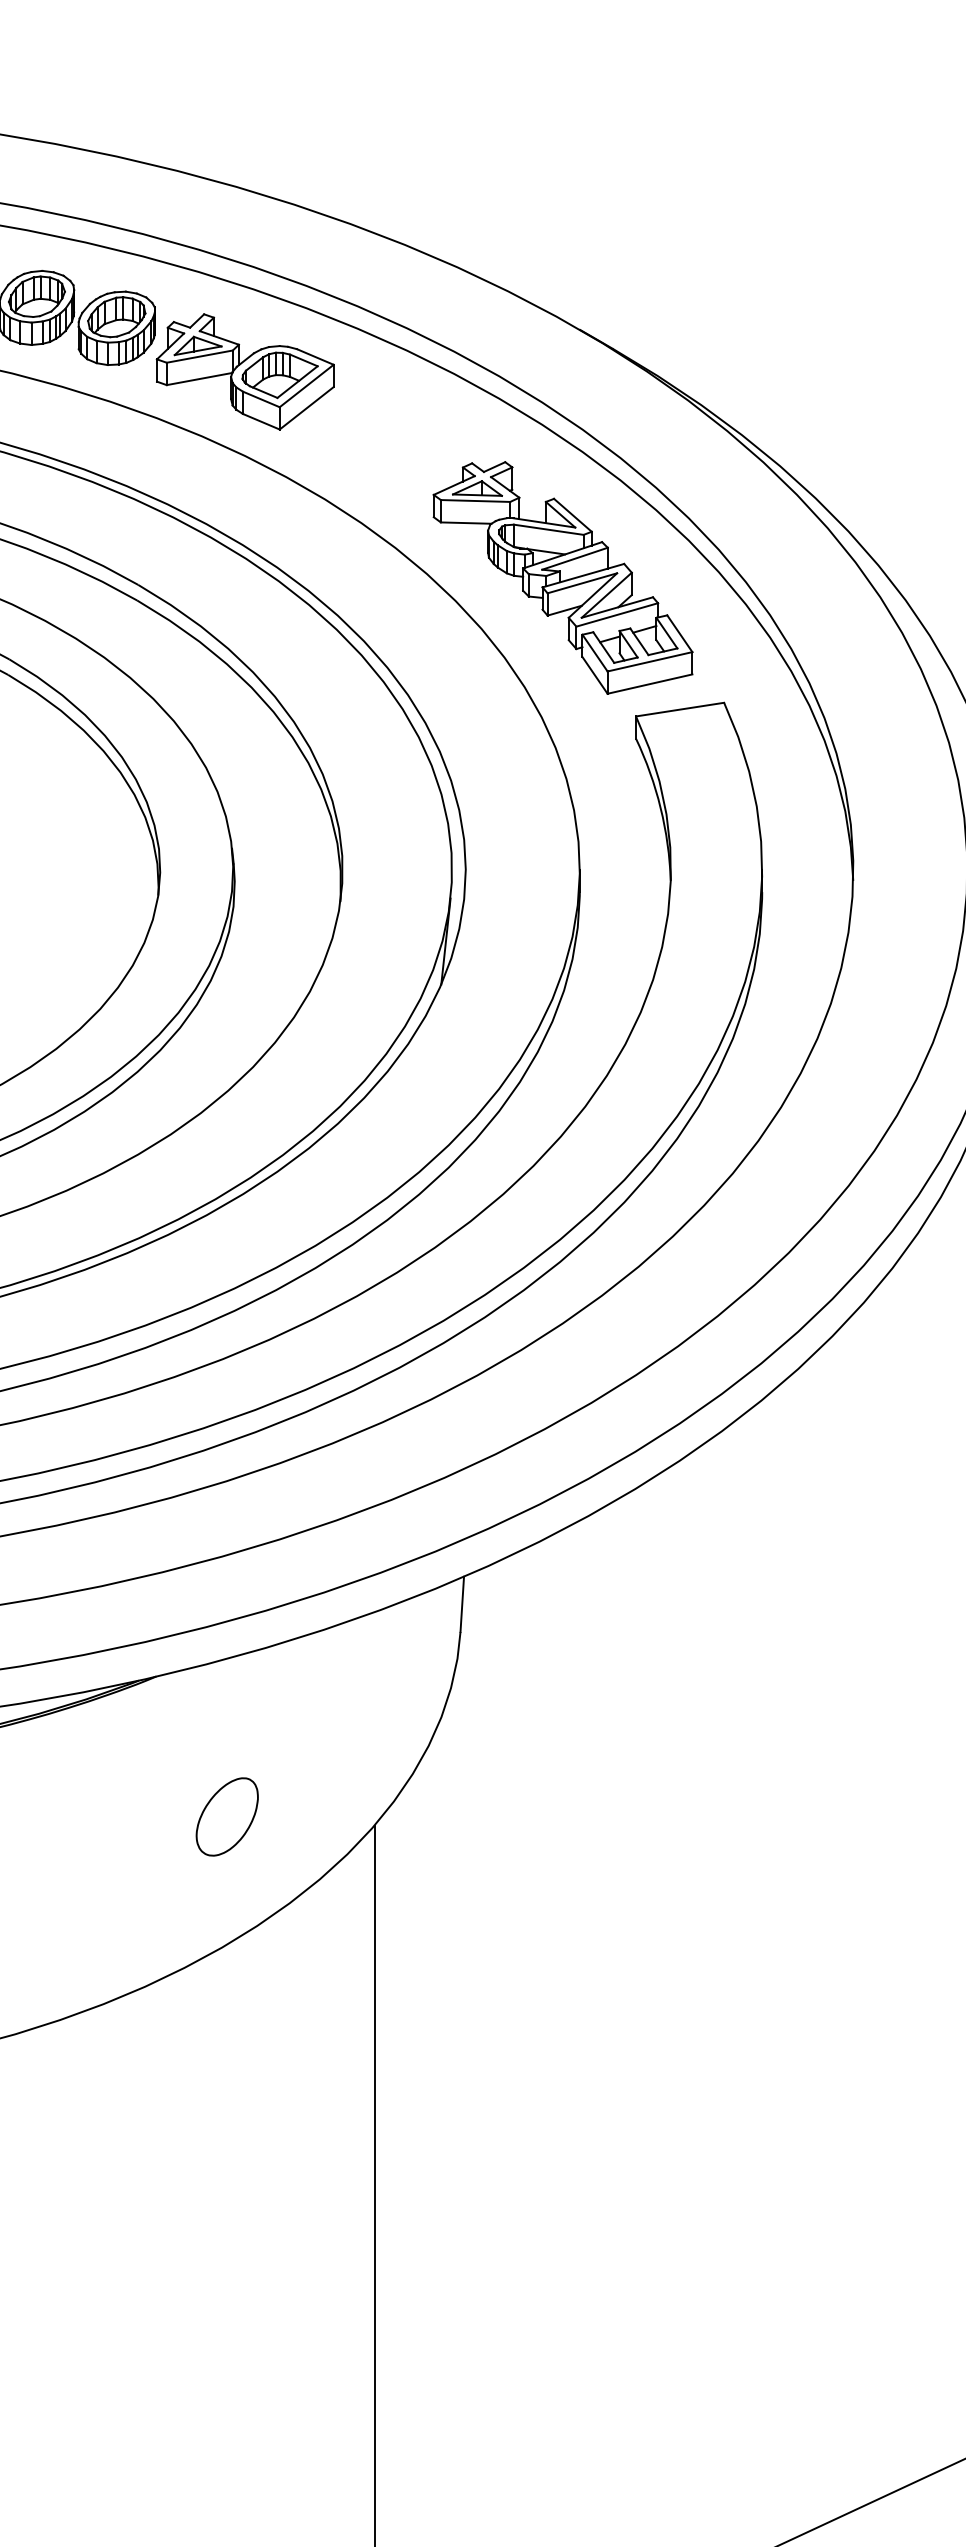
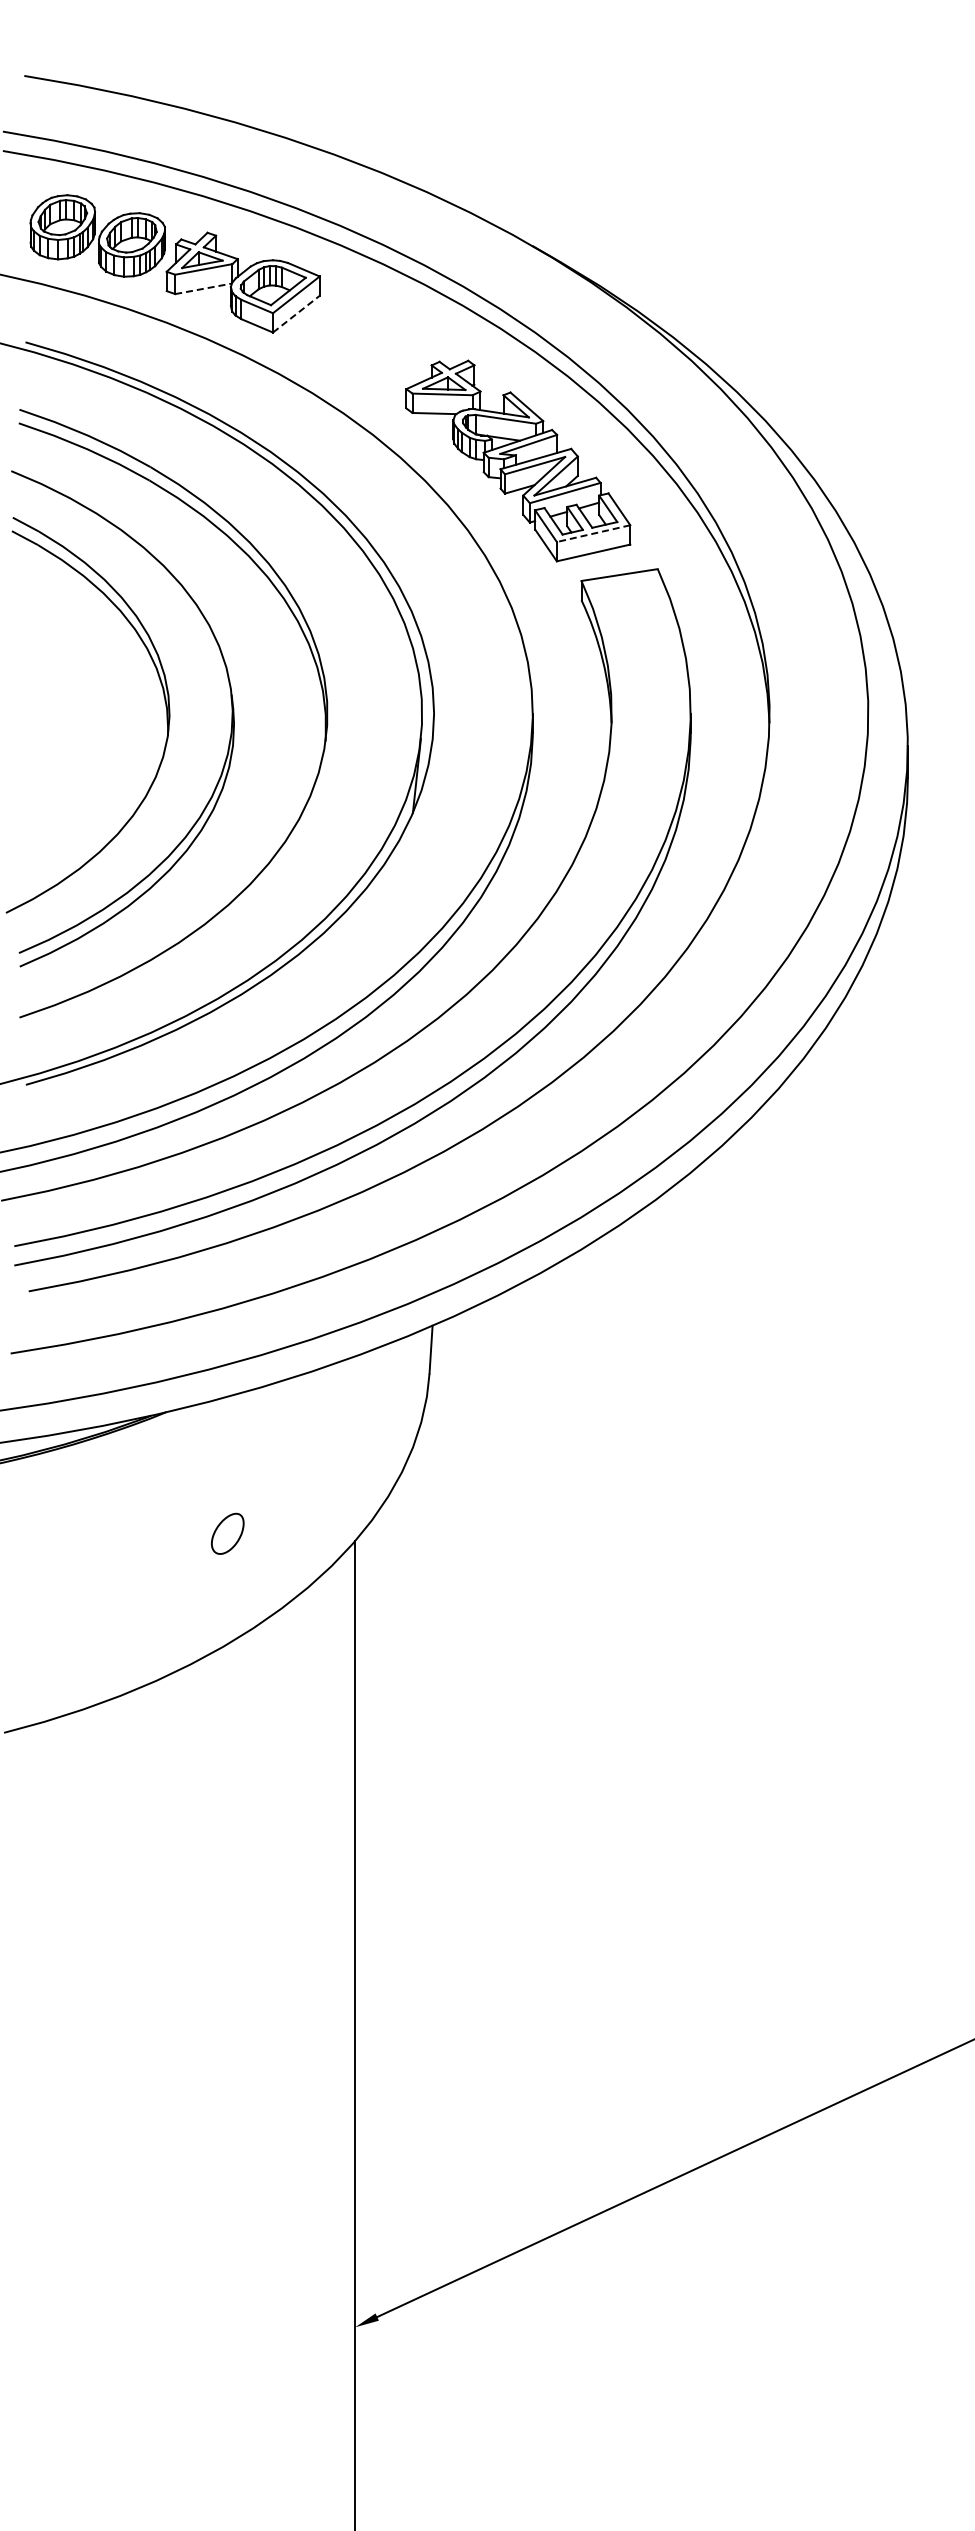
line: (199, 378) -> (203, 288), solid -> dashed
line: (306, 408) -> (296, 314), solid -> dashed
line: (649, 661) -> (593, 533), solid -> dashed
part: (227, 1816) -> (227, 1533), size x0.6

